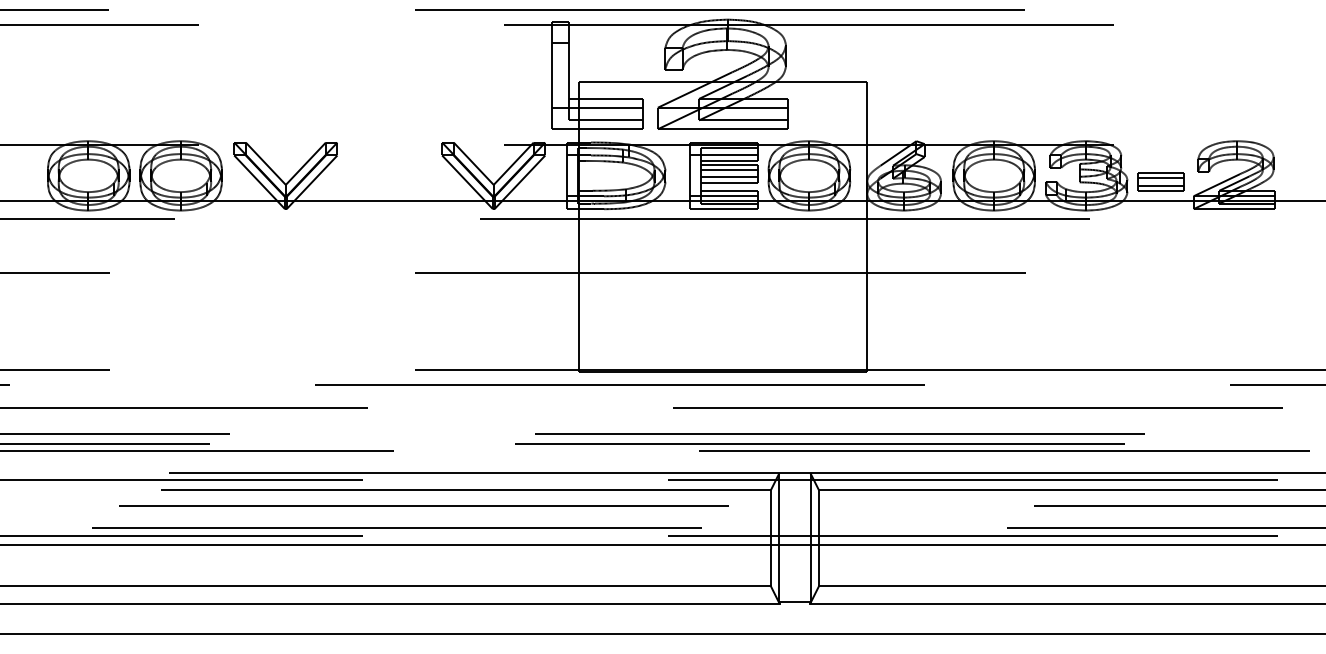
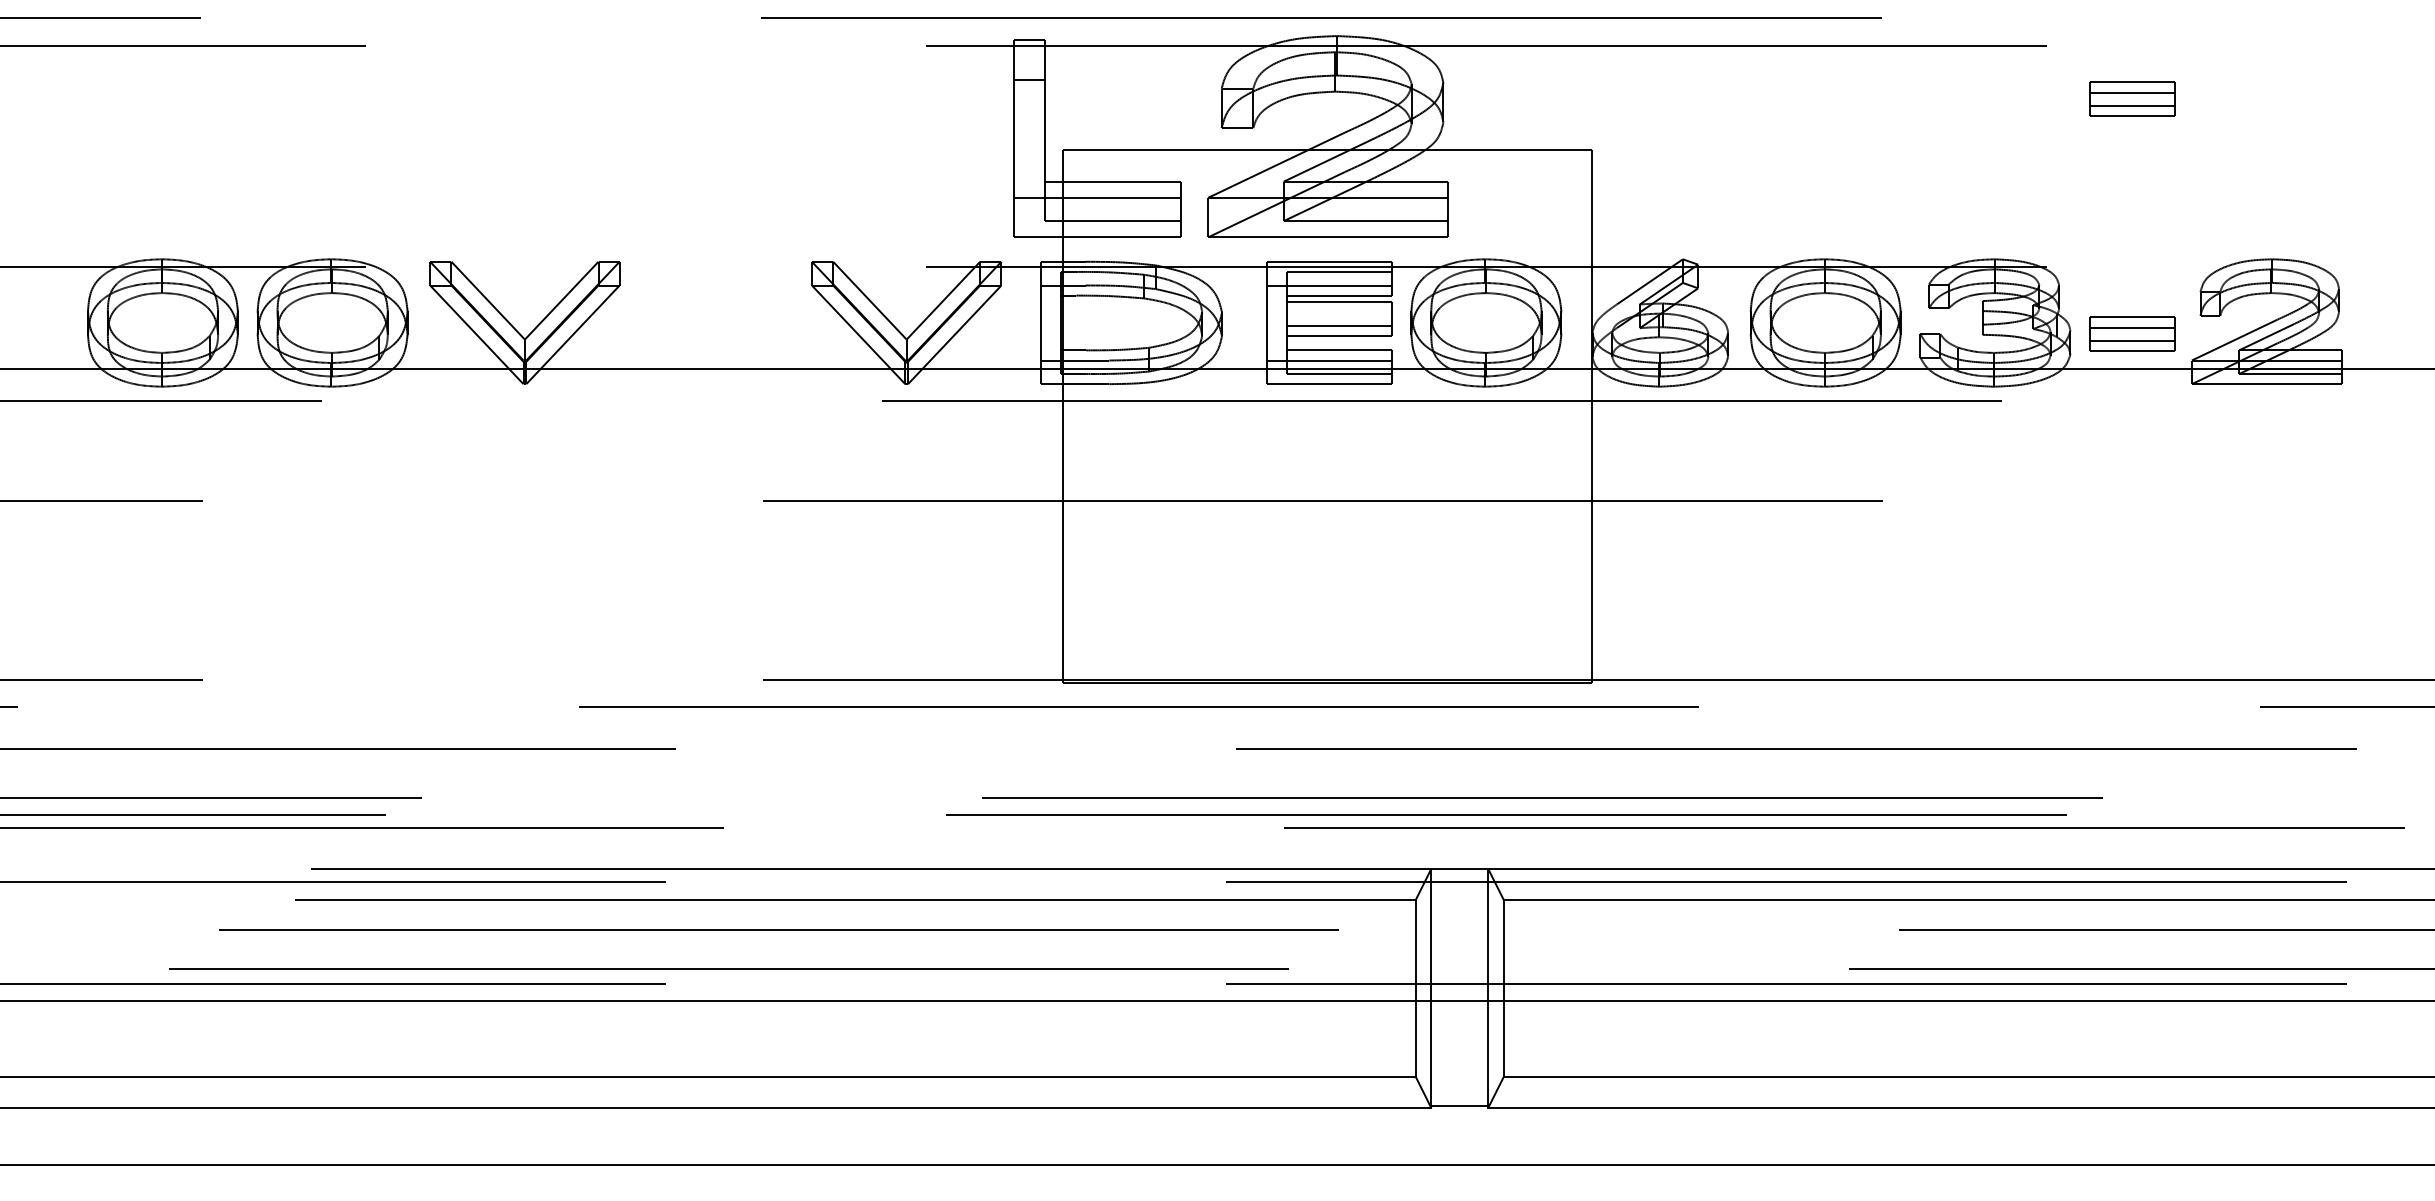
part: (1160, 53) -> (2131, 98), added
line: (728, 170) -> (1337, 313), removed

